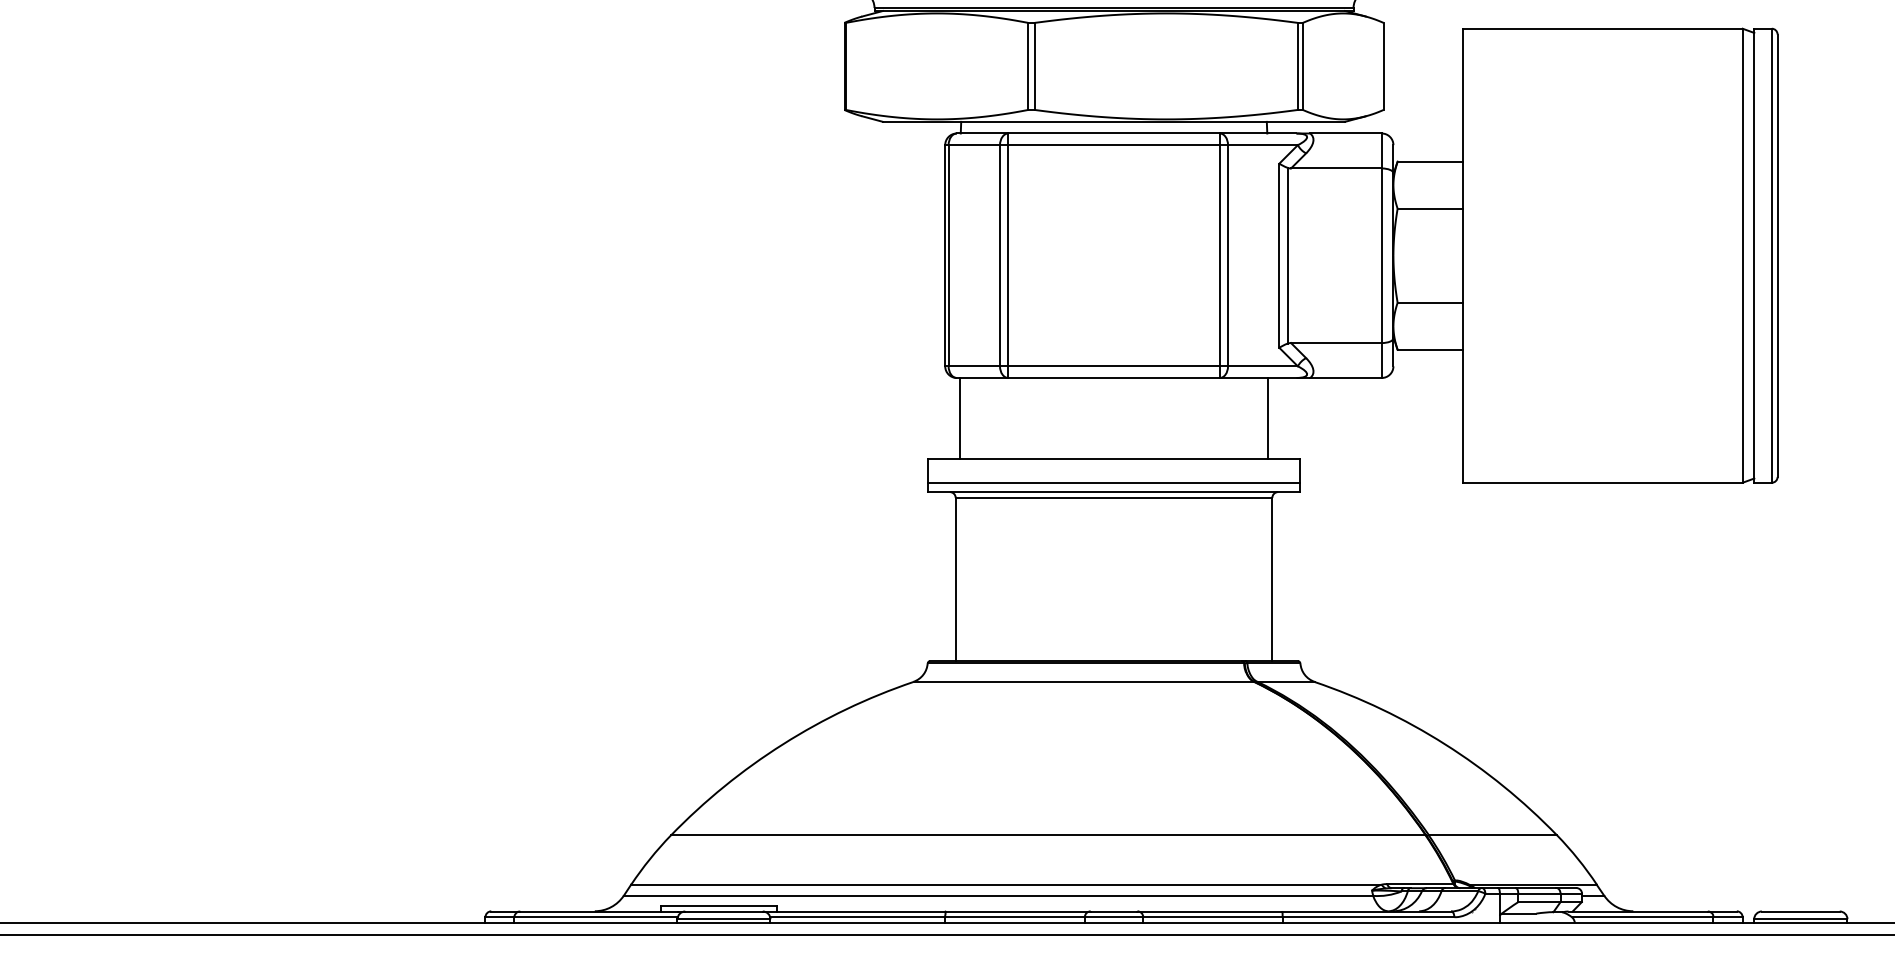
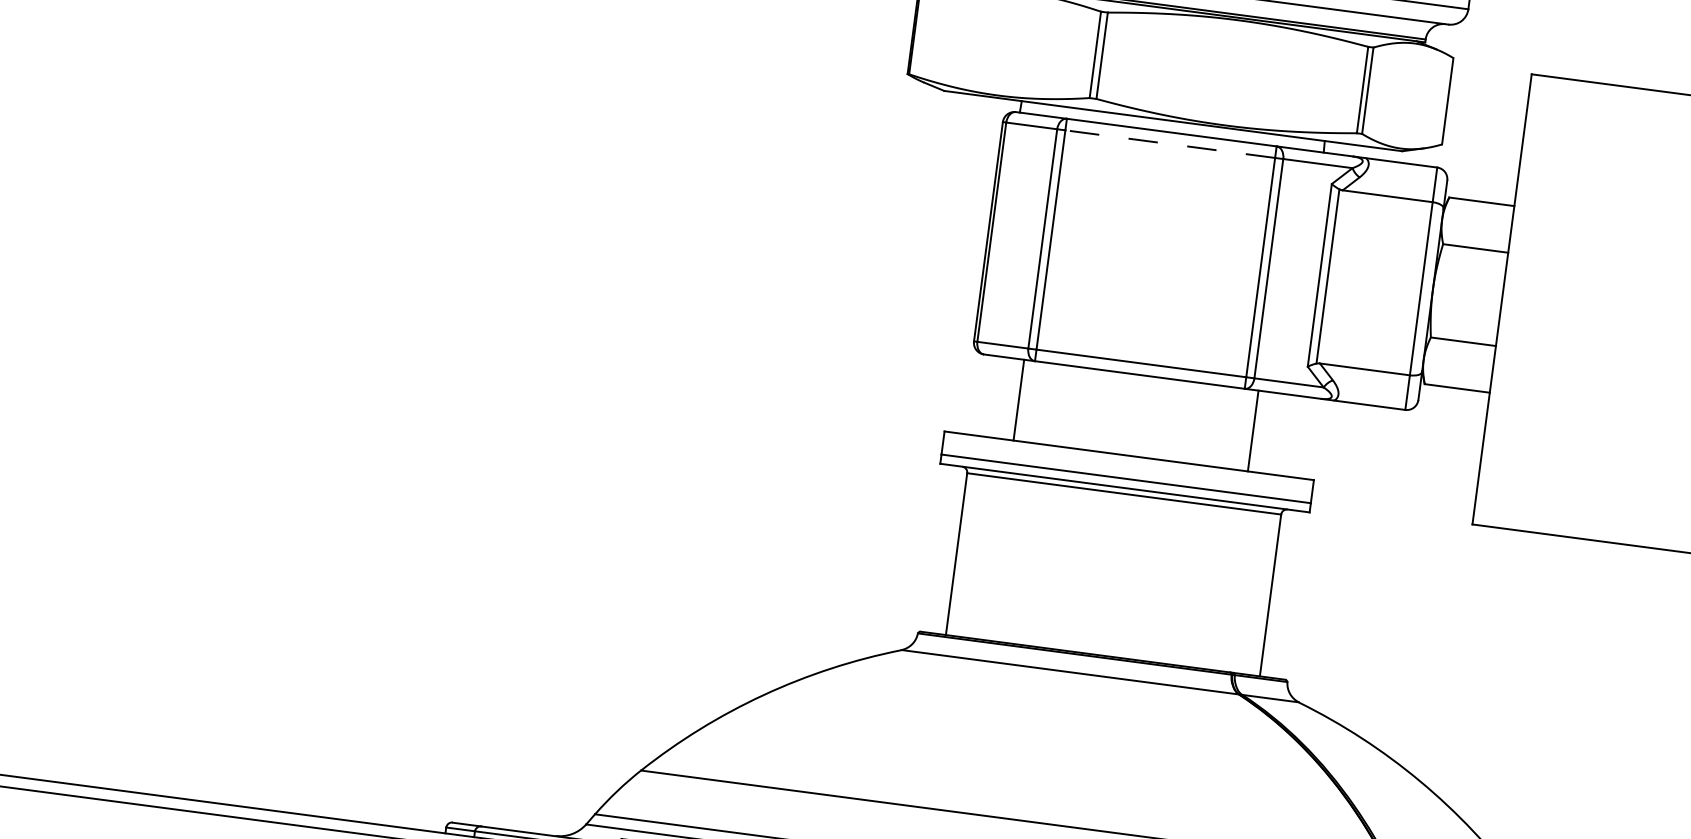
line: (1114, 145) -> (1170, 144), solid -> dashed
line: (960, 418) -> (1019, 399), moved
line: (1267, 418) -> (1253, 430), moved

